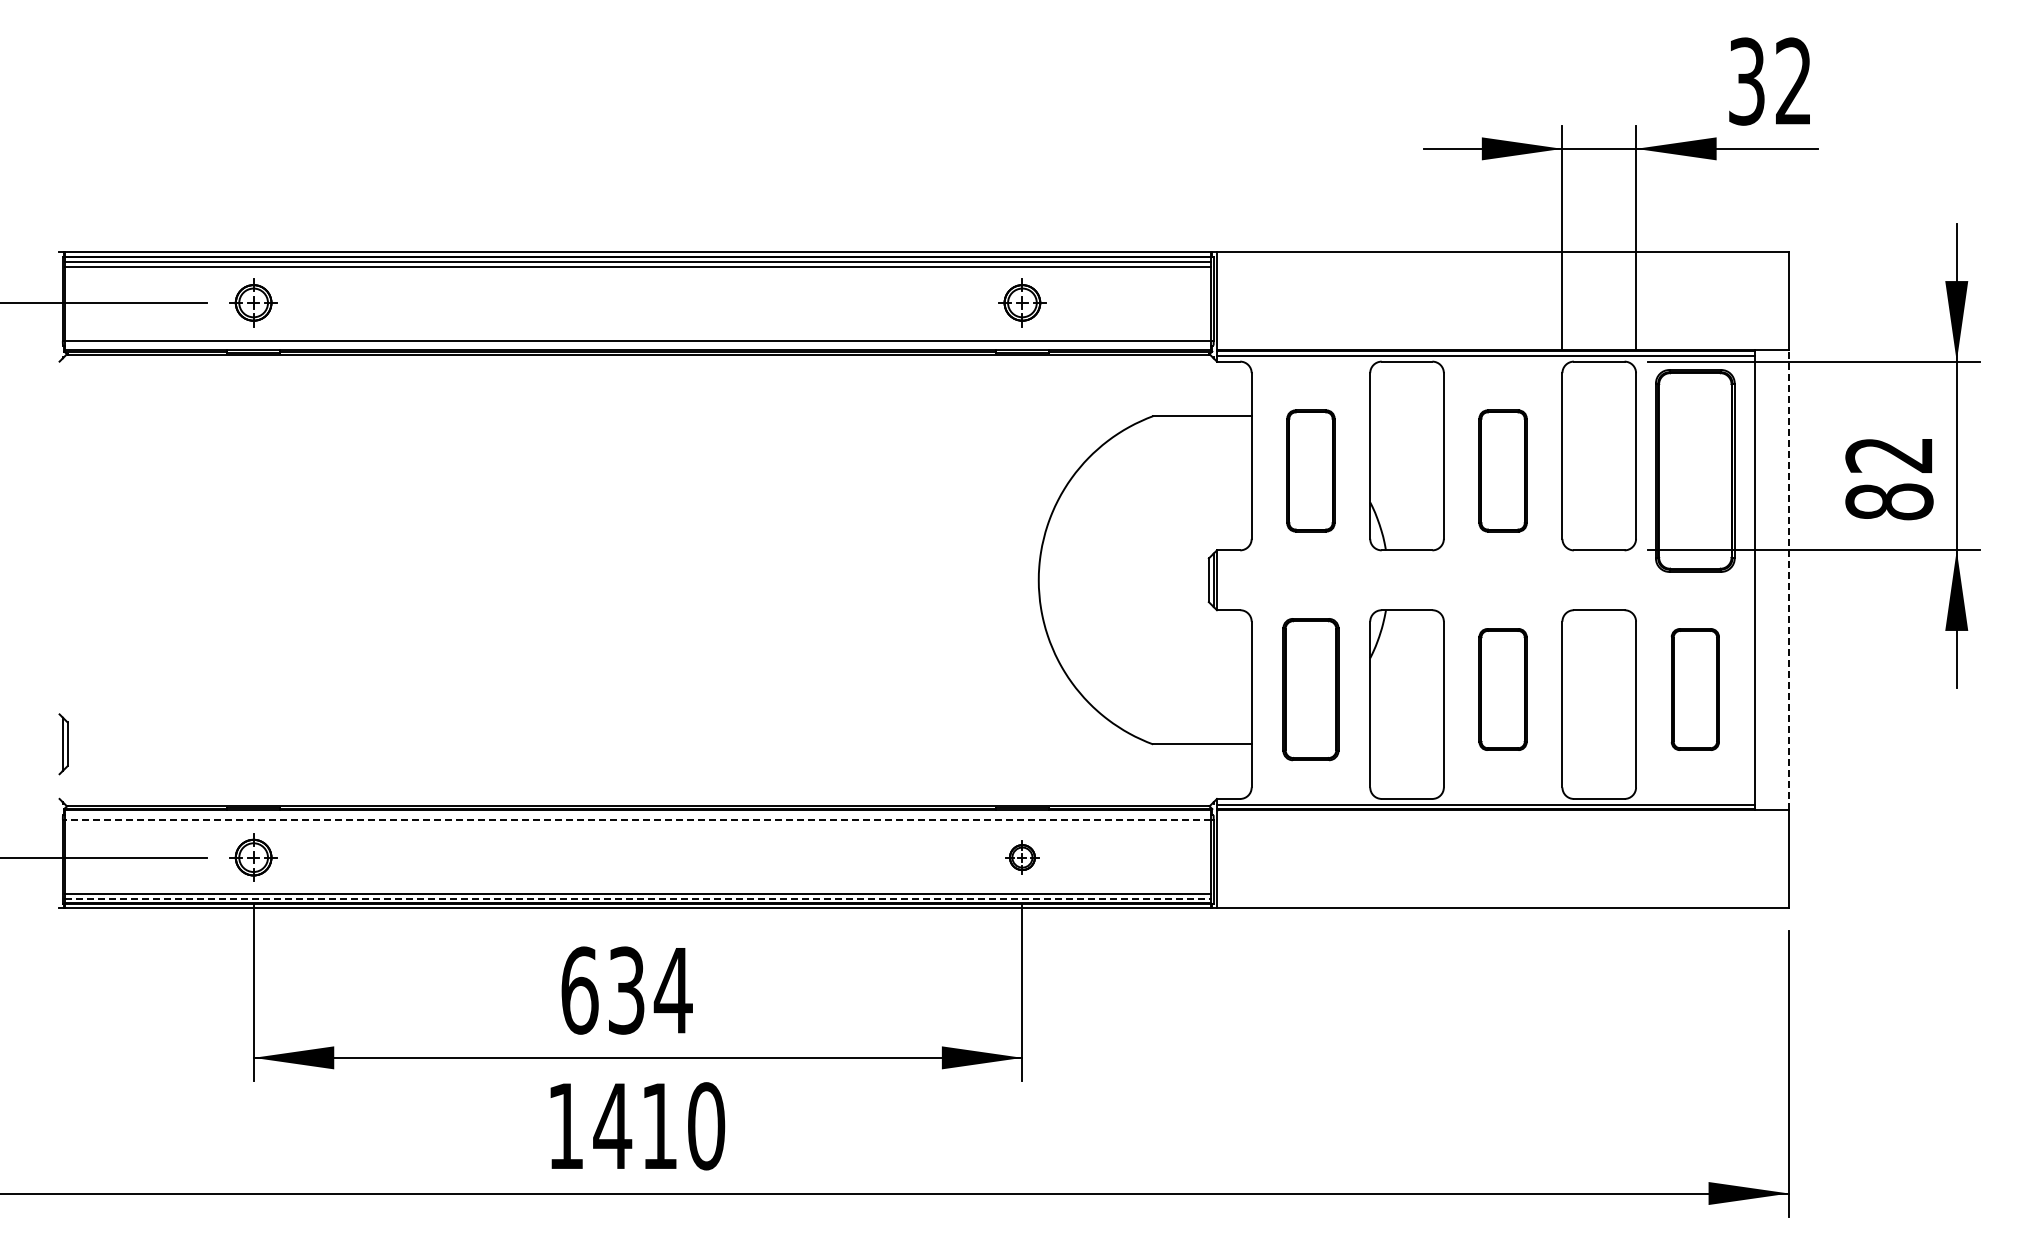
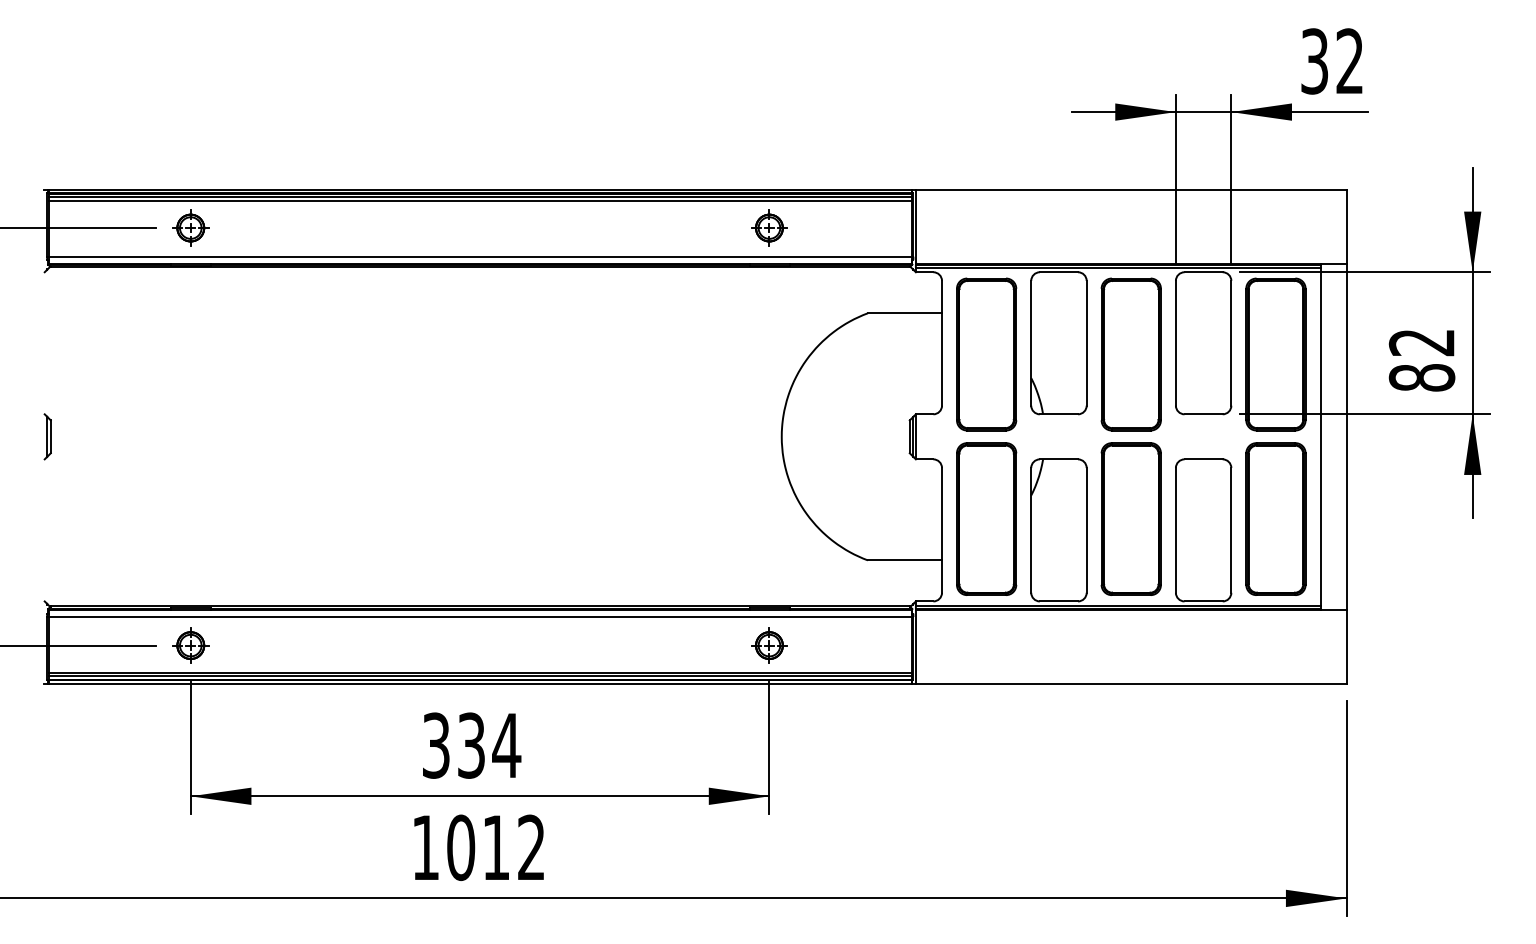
part: (1310, 470) -> (986, 354), size x1.67
part: (1502, 470) -> (1130, 354), size x1.67
line: (1789, 579) -> (1346, 436), dashed -> solid
part: (1310, 689) -> (986, 519), size x1.43
part: (1502, 689) -> (1130, 519), size x1.67
part: (1695, 689) -> (1276, 519), size x1.67
part: (63, 744) -> (47, 436), moved
line: (637, 819) -> (479, 616), dashed -> solid
part: (1022, 857) -> (769, 645), size x1.43
line: (638, 898) -> (480, 676), dashed -> solid
text: (579, 990) -> (436, 745), 634 -> 334
text: (659, 1126) -> (496, 847), 1410 -> 1012

